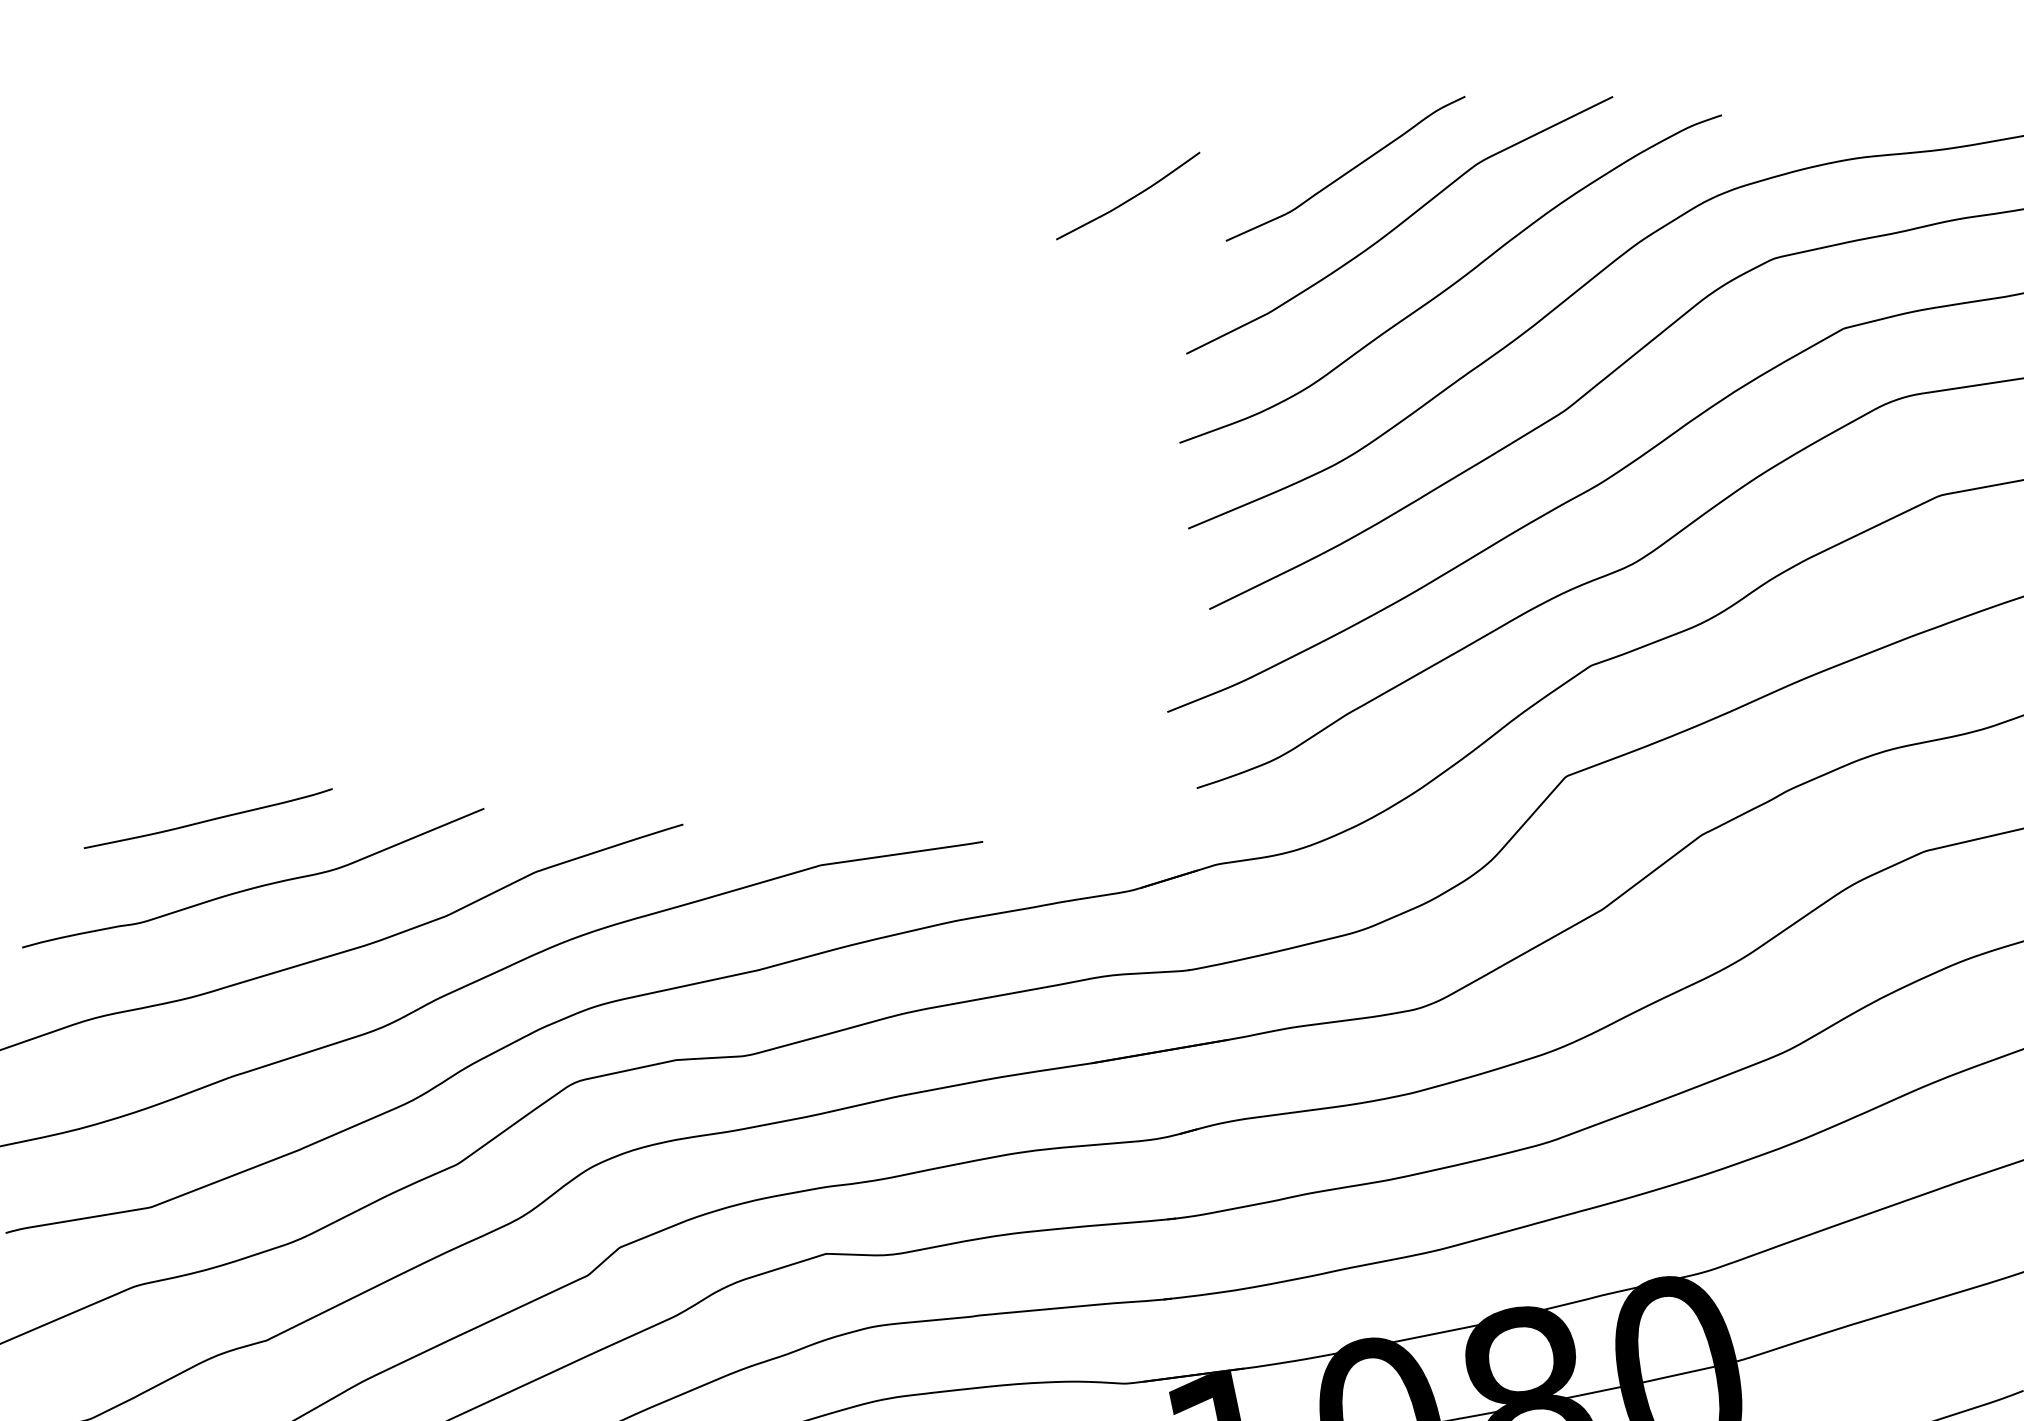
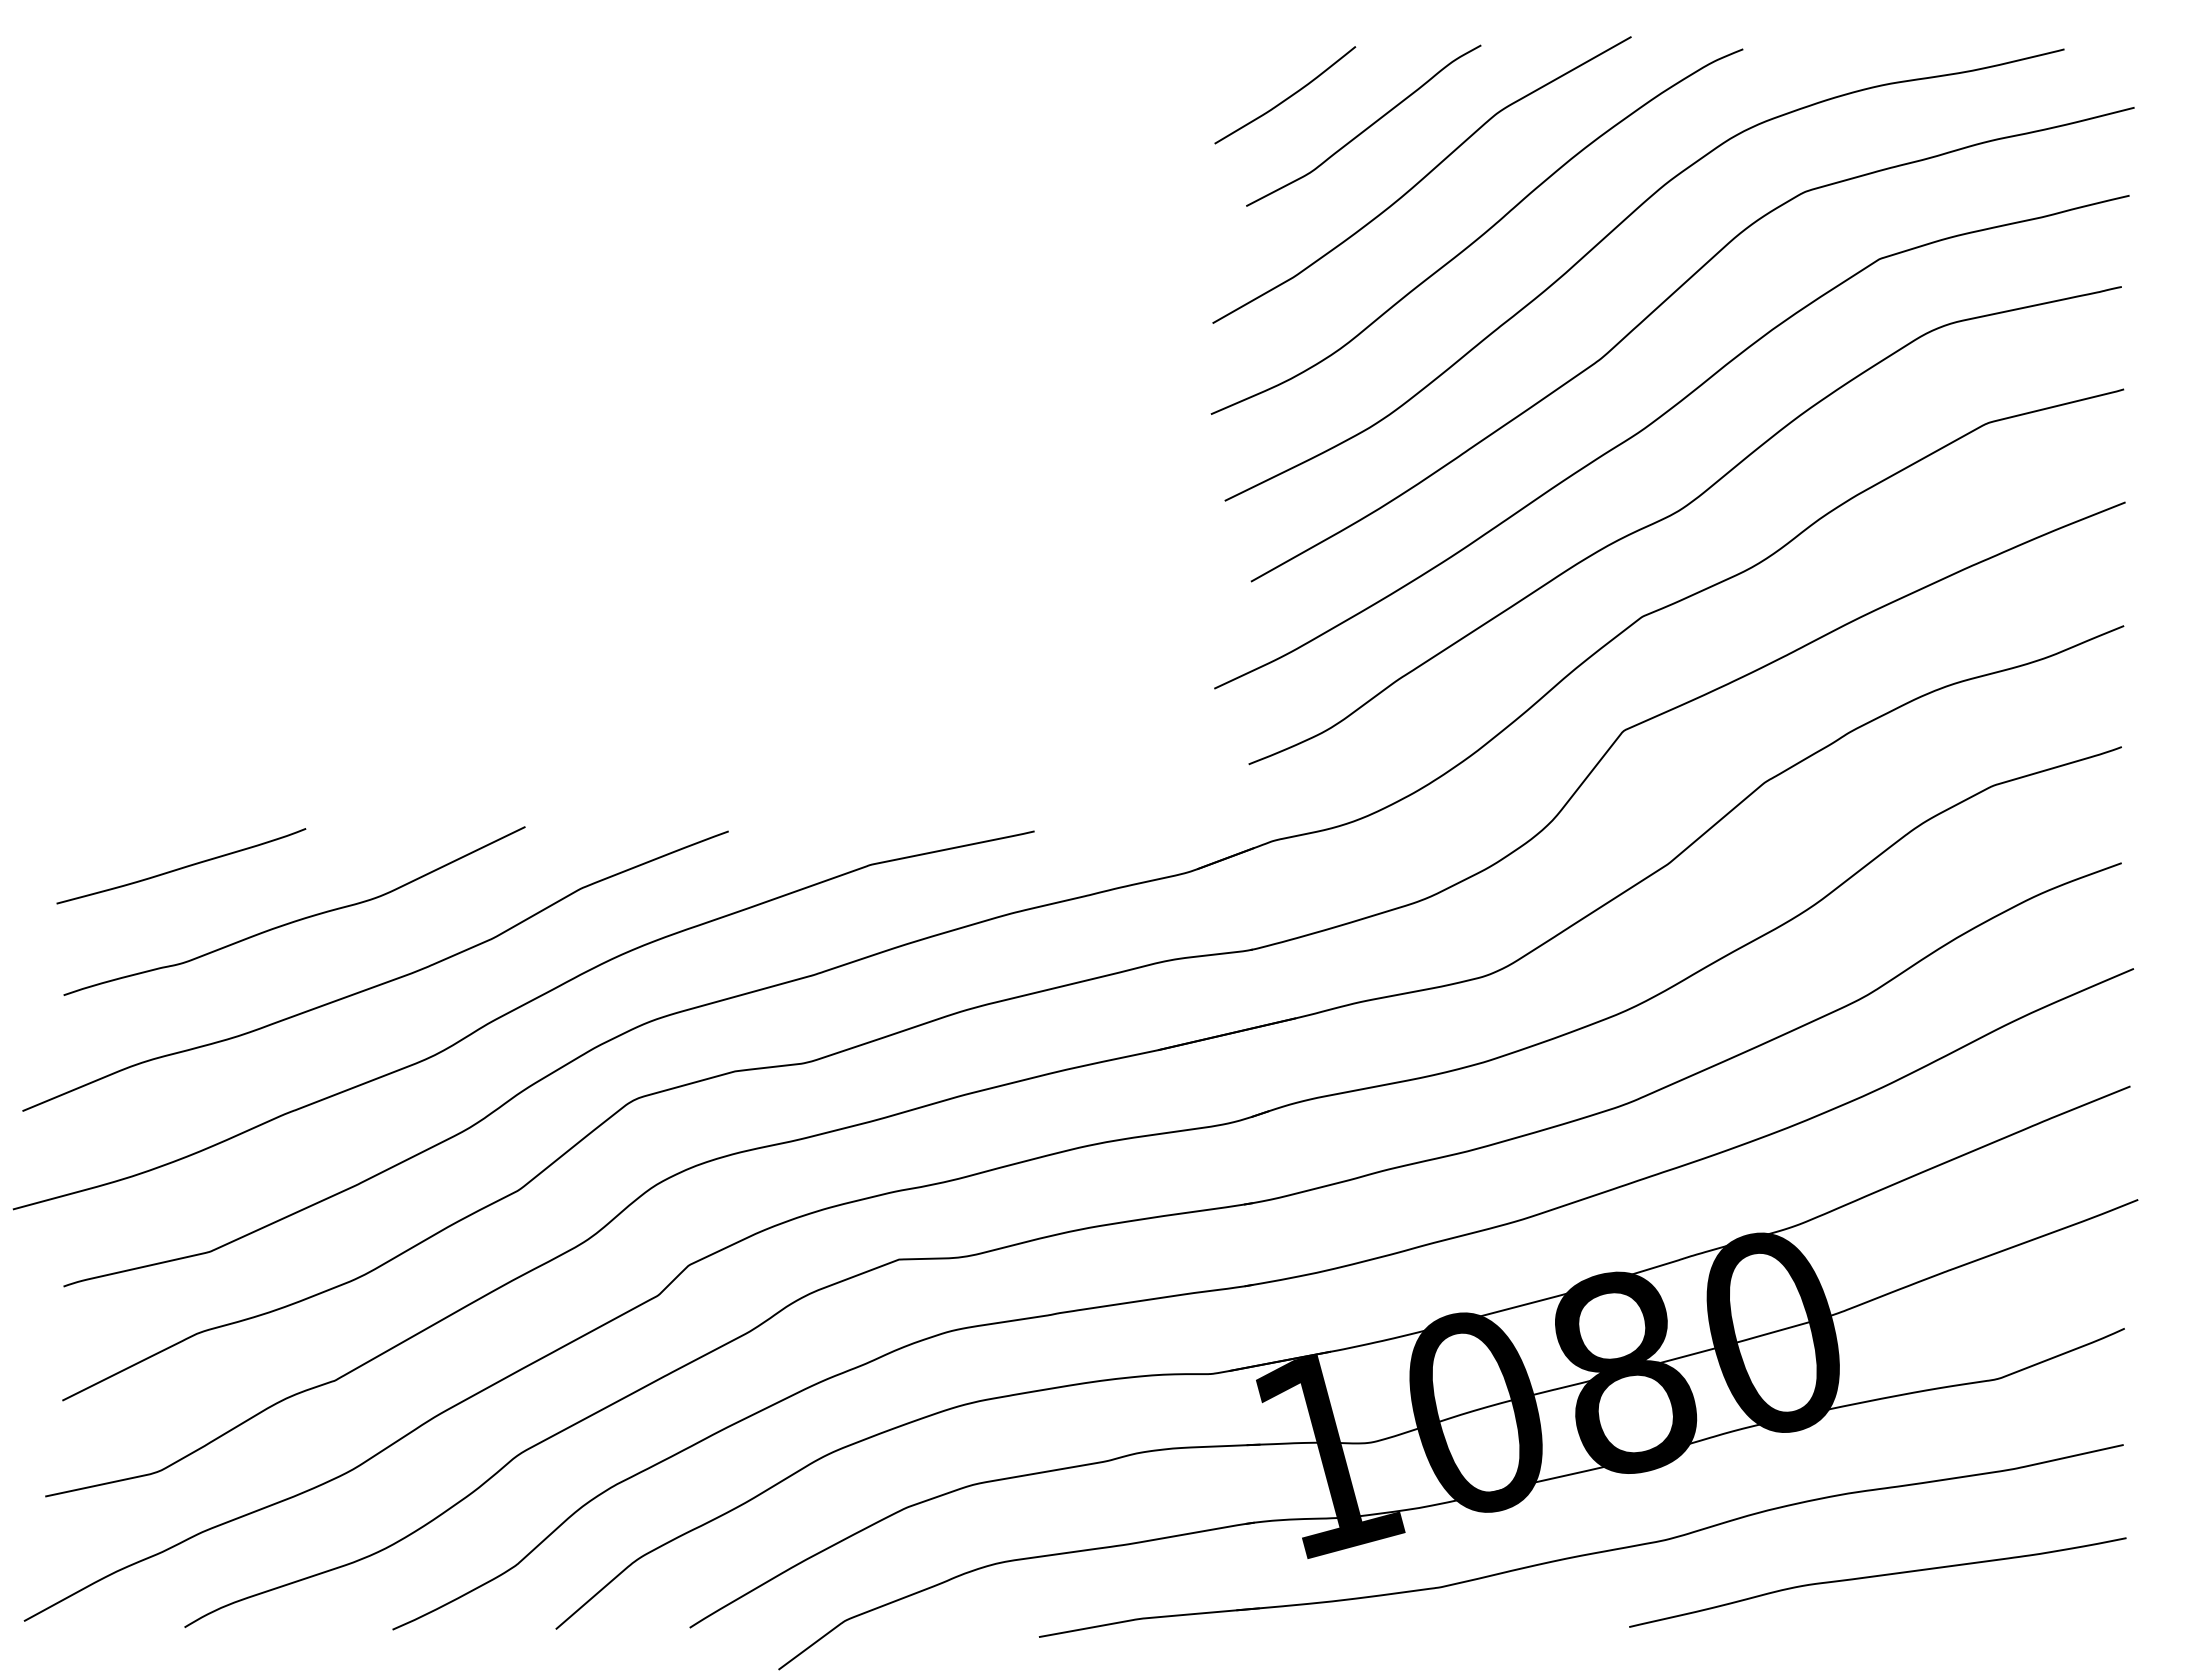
curve: (1130, 198) -> (1287, 97), moved
curve: (208, 819) -> (181, 867), moved

